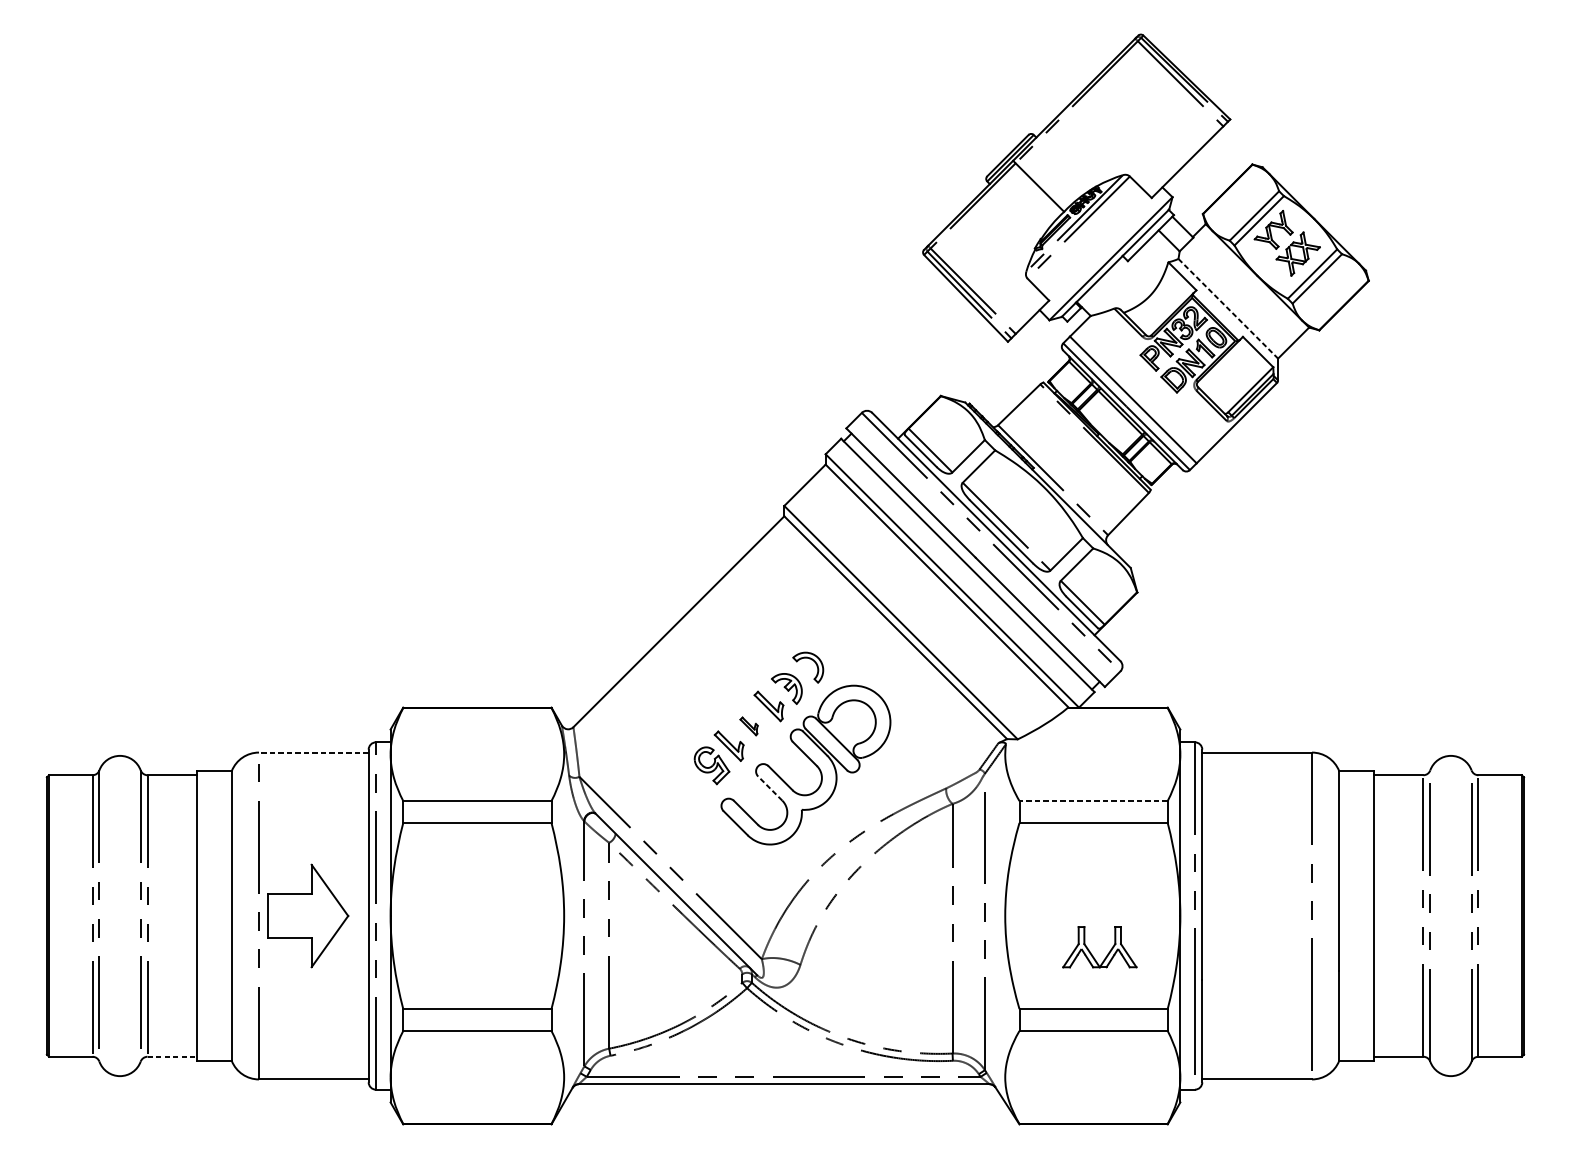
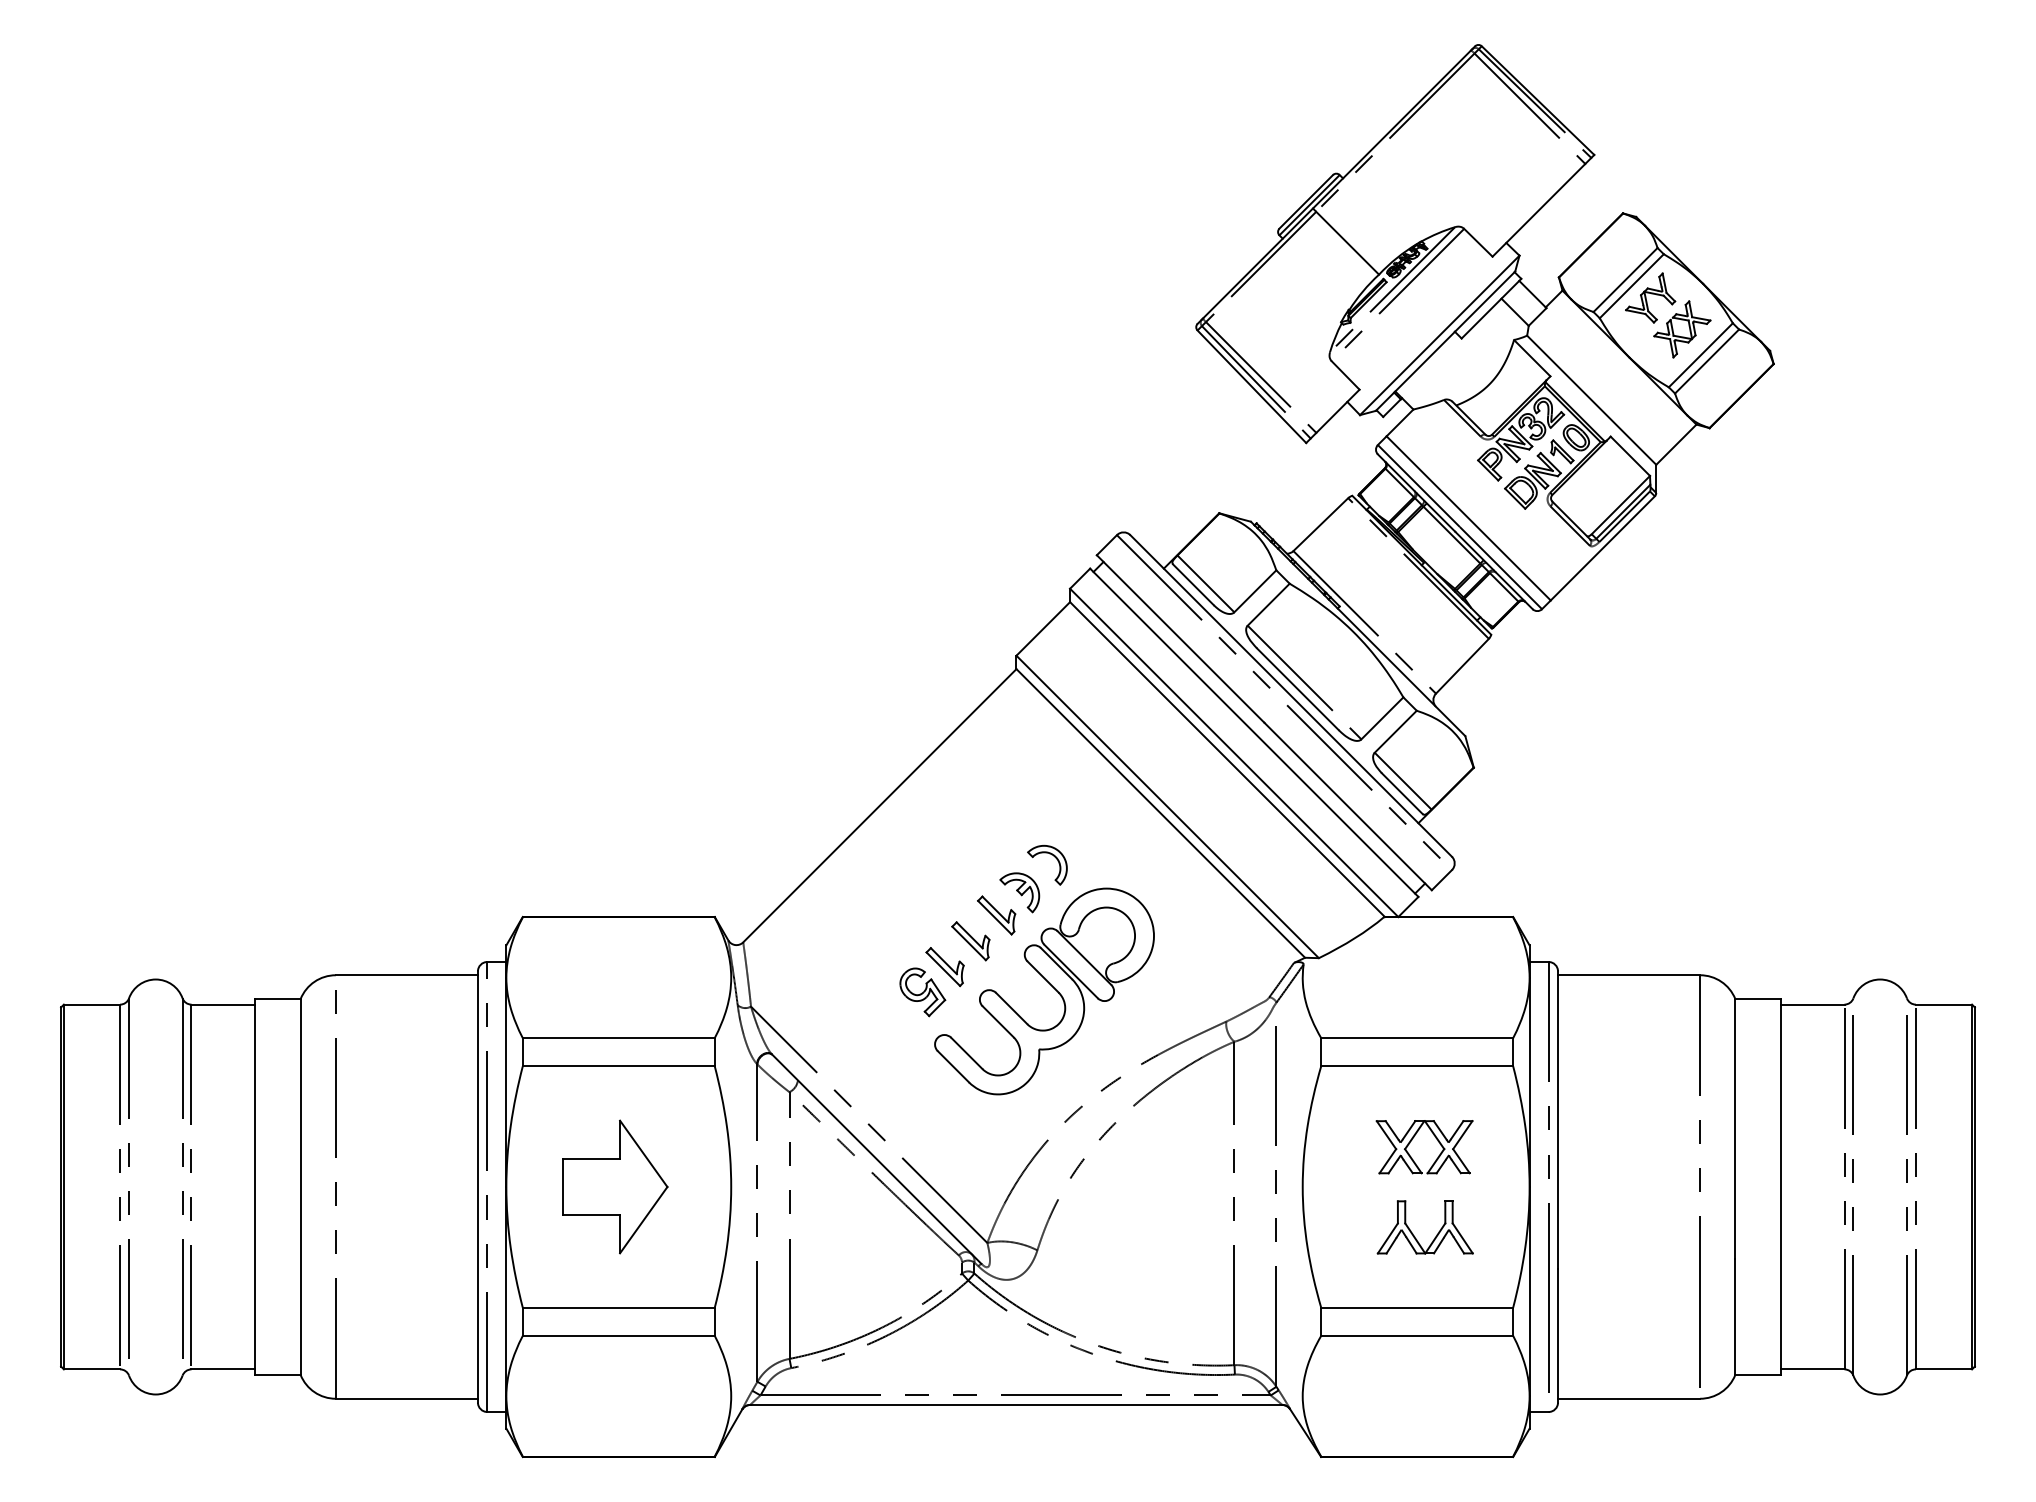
line: (1228, 308) -> (1592, 400), dashed -> solid
part: (748, 726) -> (970, 941), size x1.67
line: (313, 752) -> (406, 975), dashed -> solid
line: (769, 788) -> (997, 1021), dashed -> solid
line: (1093, 801) -> (1416, 1038), dashed -> solid
part: (1089, 880) -> (1412, 1140), added
part: (308, 915) -> (615, 1186), moved
line: (172, 1056) -> (223, 1369), dashed -> solid

